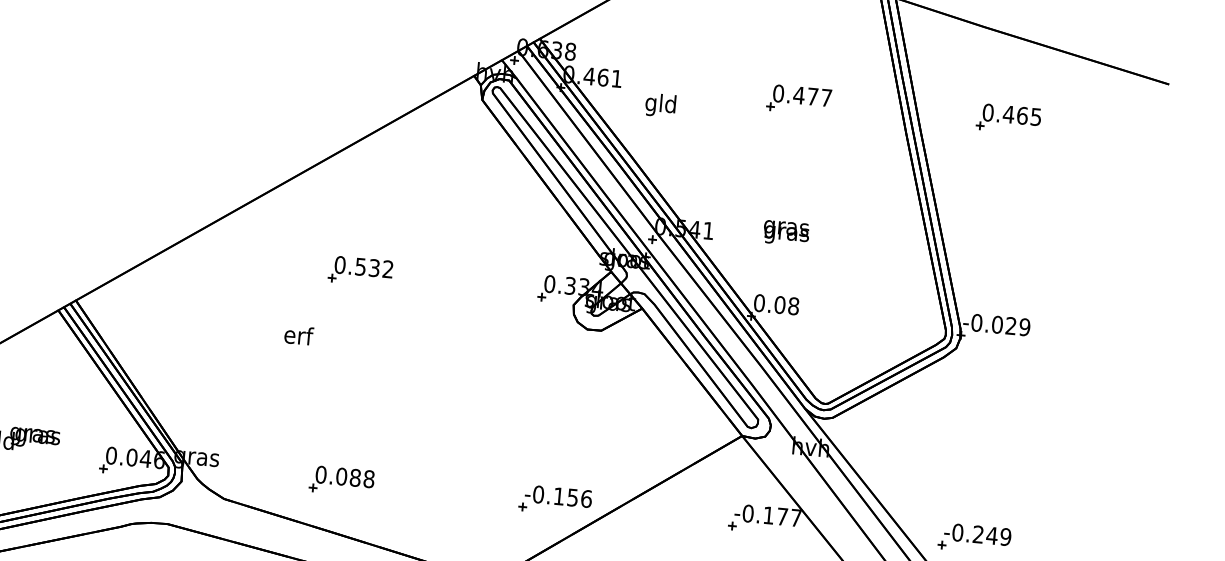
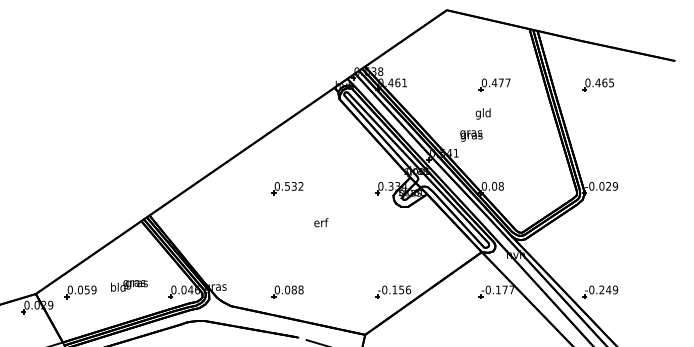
text: (659, 104) -> (482, 113), moved
text: (786, 232) -> (471, 135), moved
text: (299, 335) -> (321, 222), moved

